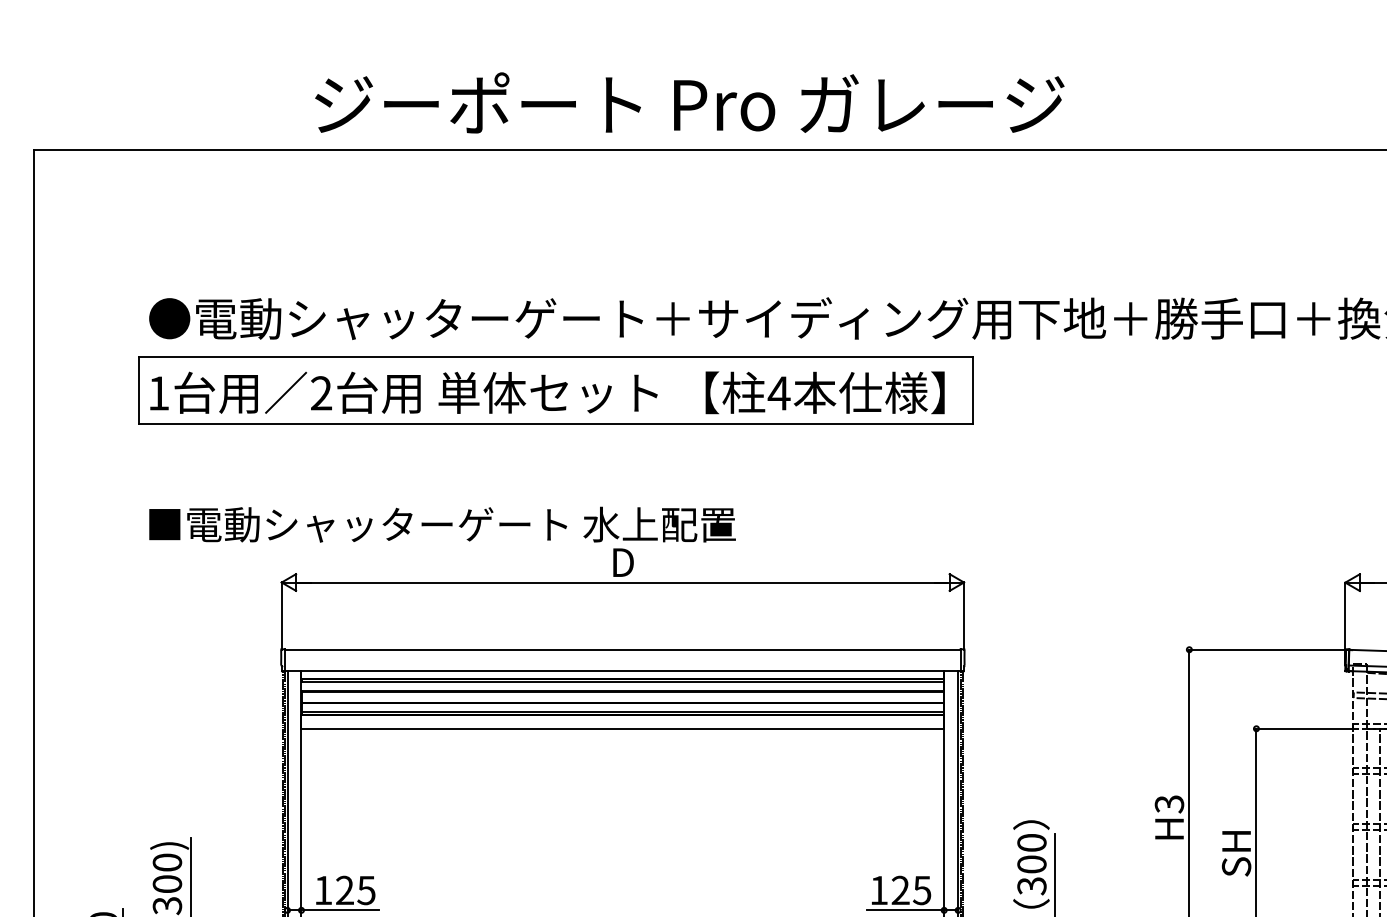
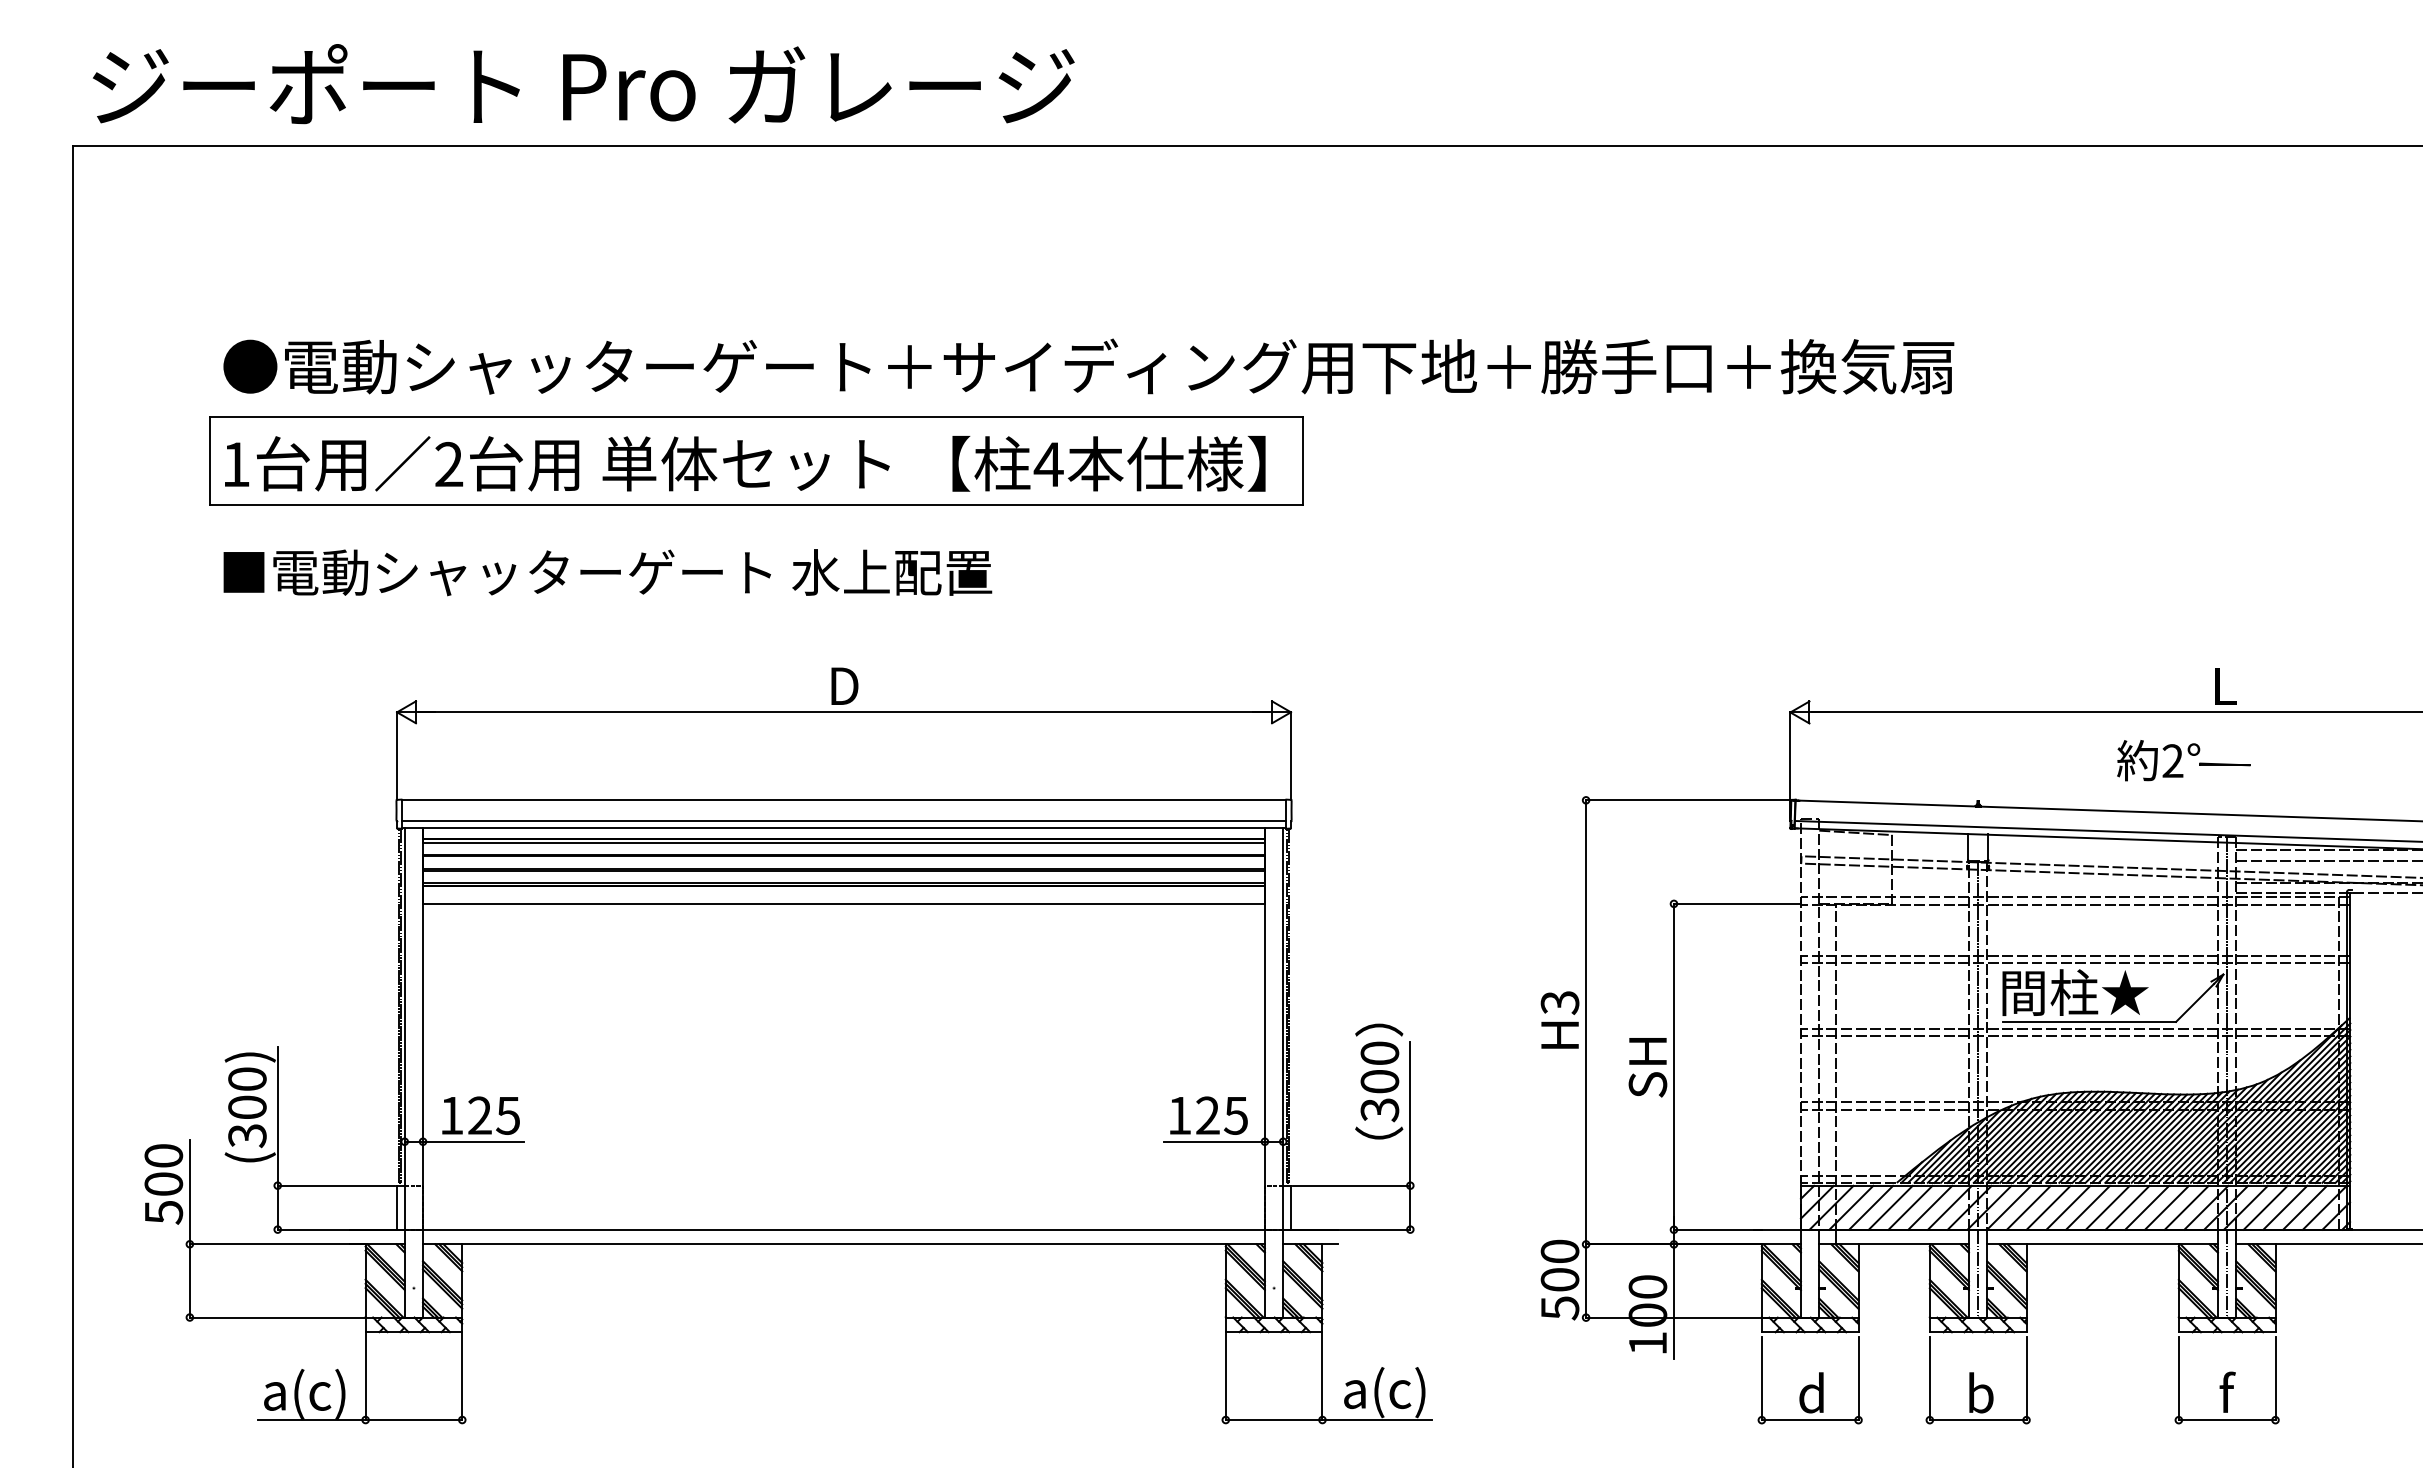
text: (689, 103) -> (583, 84), moved
text: (442, 524) -> (607, 572), moved
line: (622, 665) -> (843, 820), added

